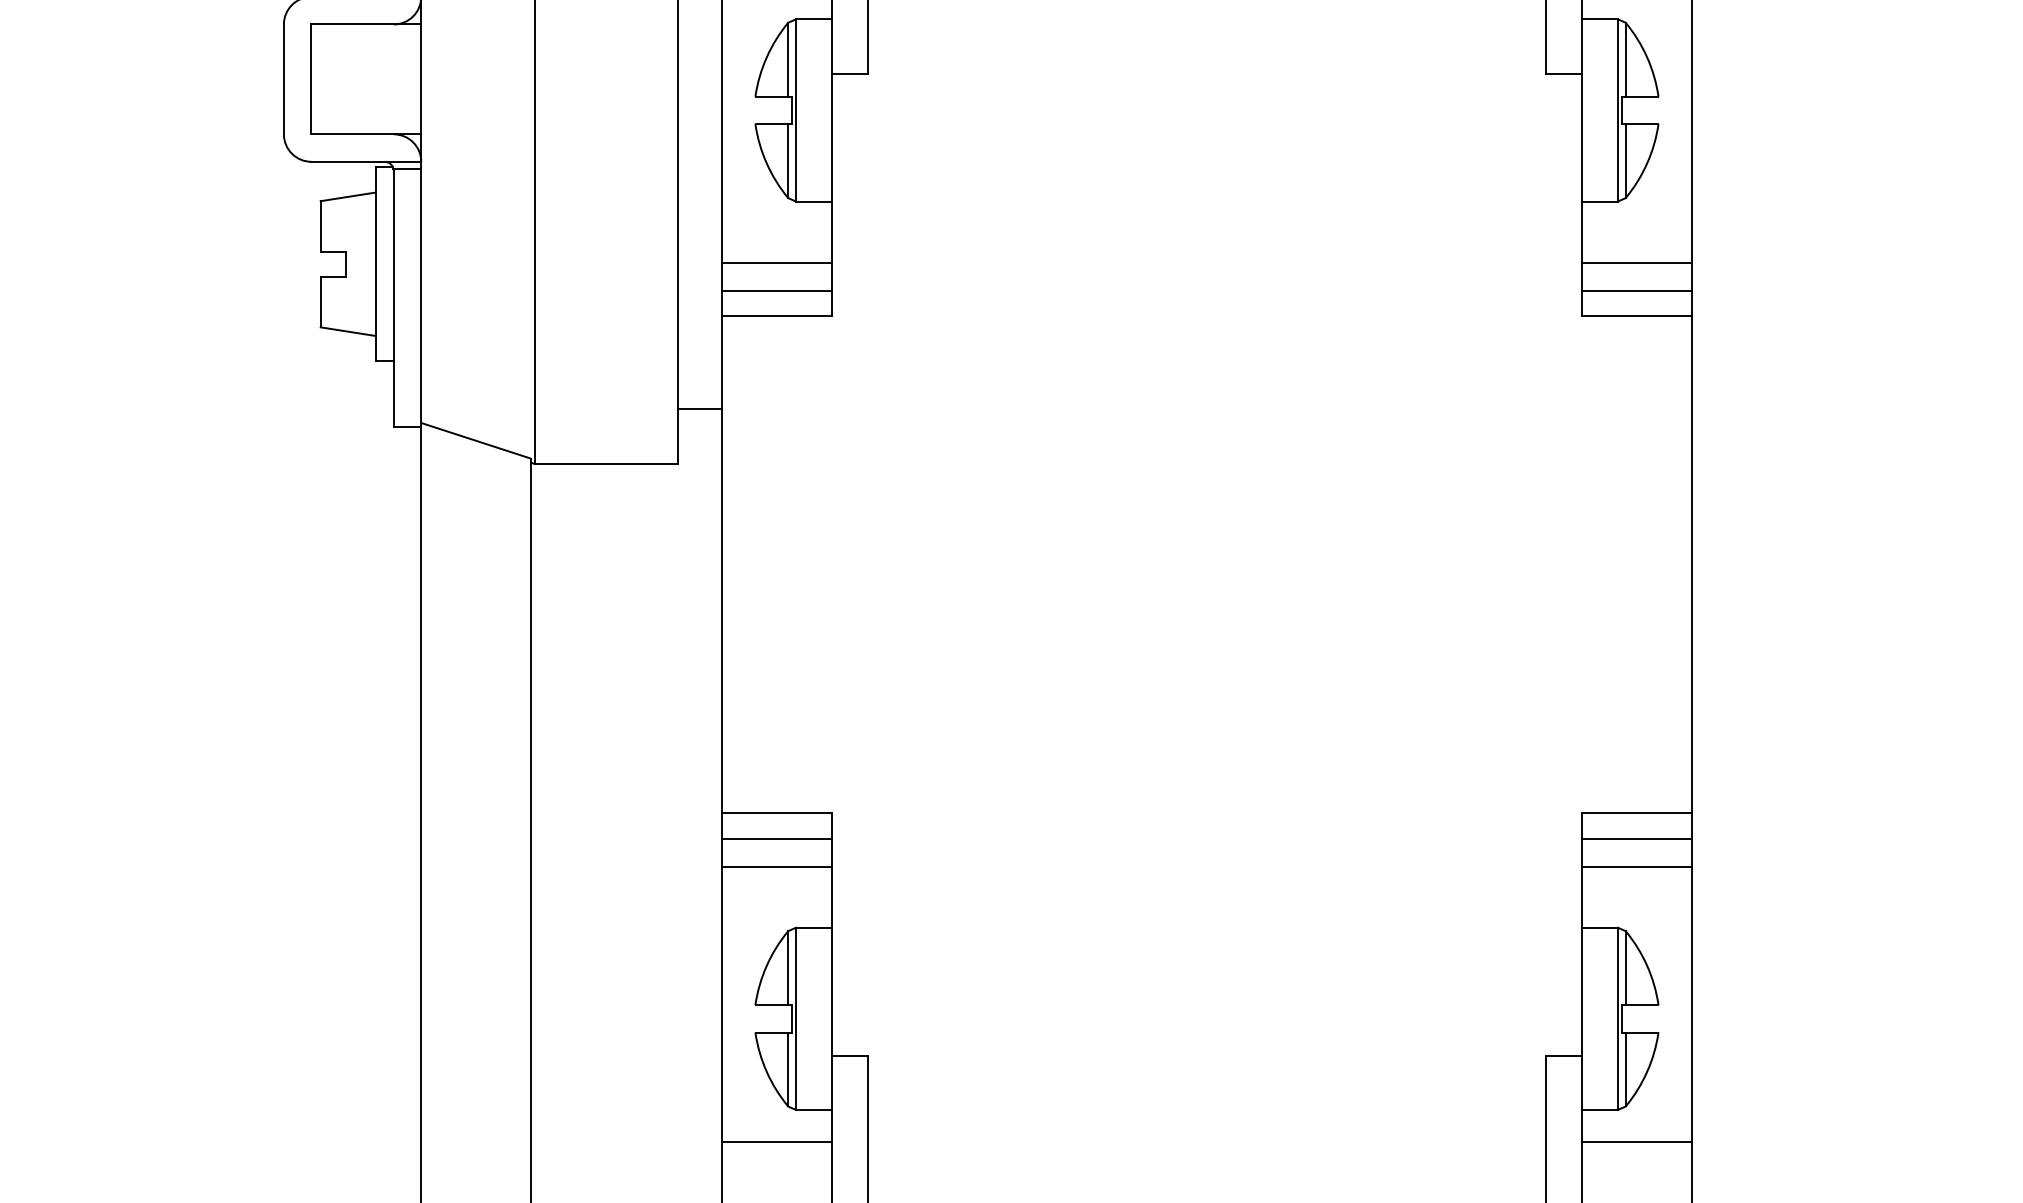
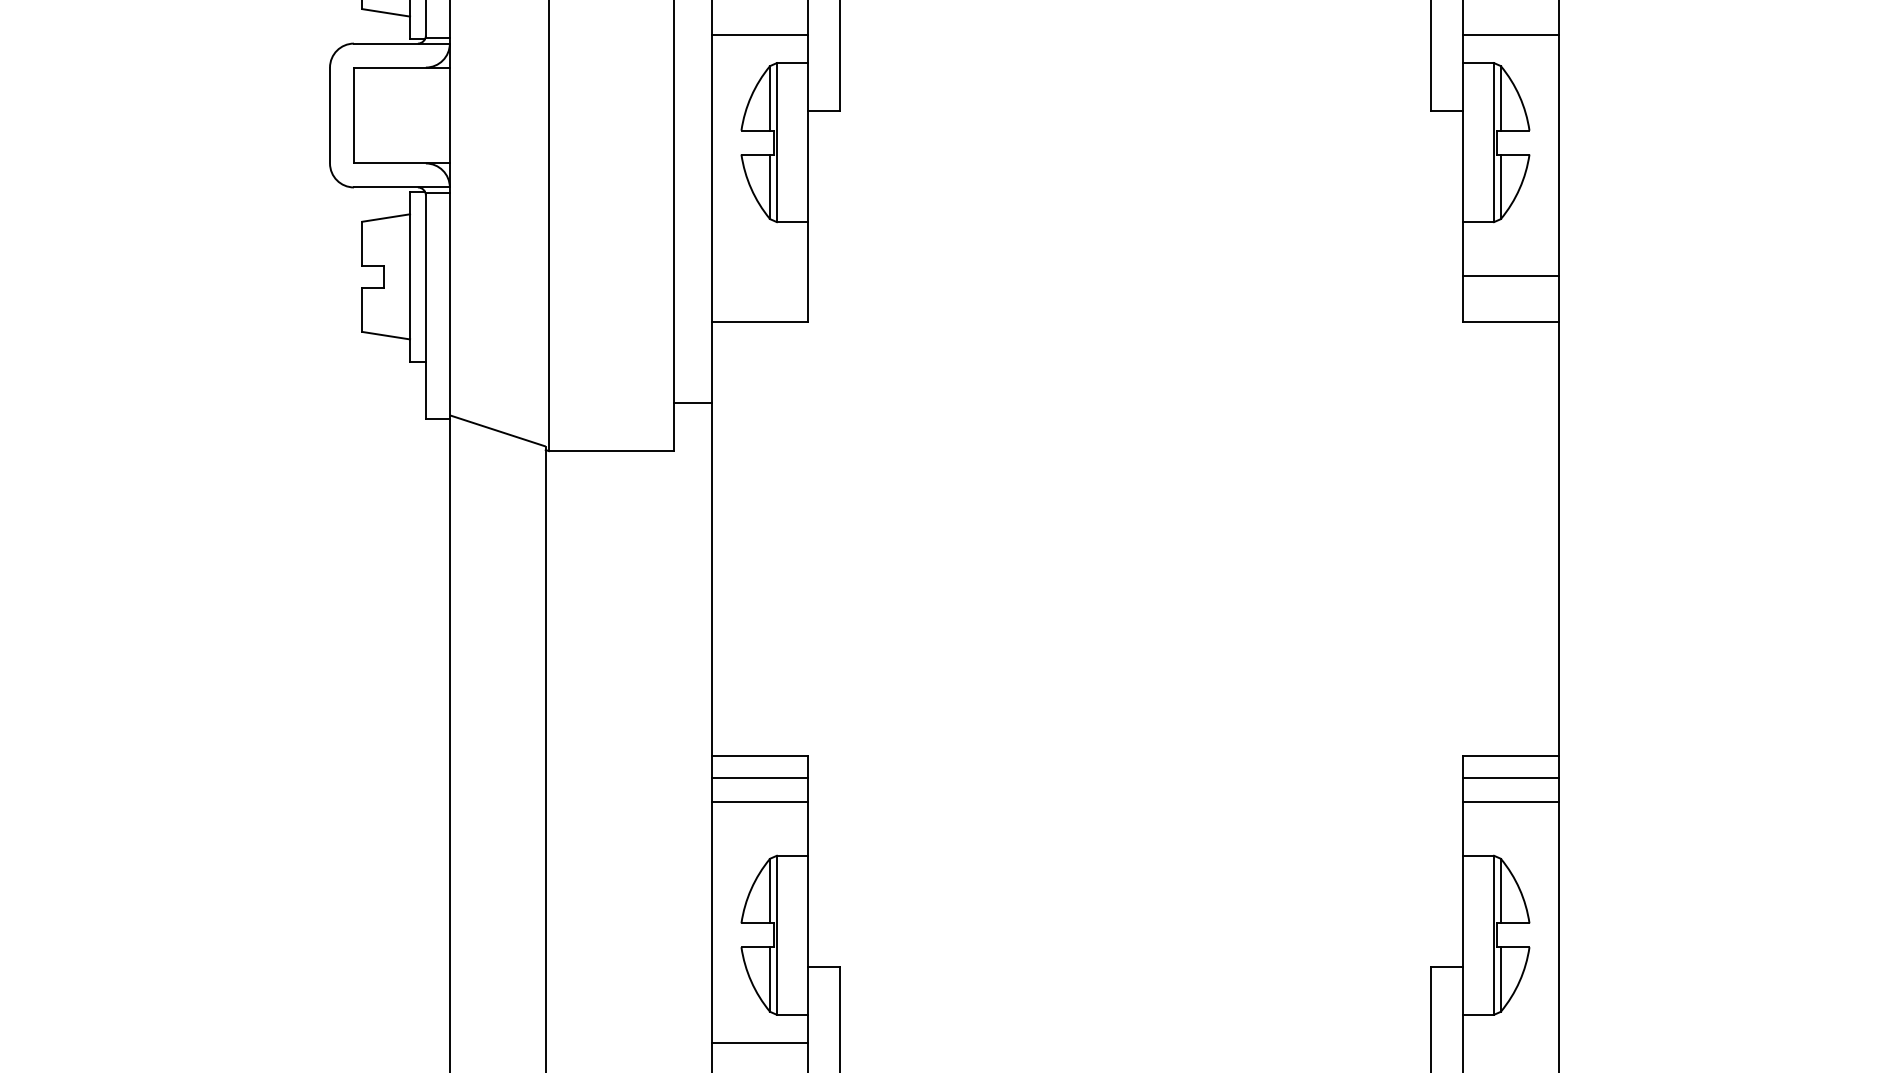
line: (776, 262) -> (759, 275), removed
line: (776, 290) -> (759, 299), removed
line: (1636, 290) -> (1510, 299), removed
line: (1636, 1141) -> (1510, 1042), removed

